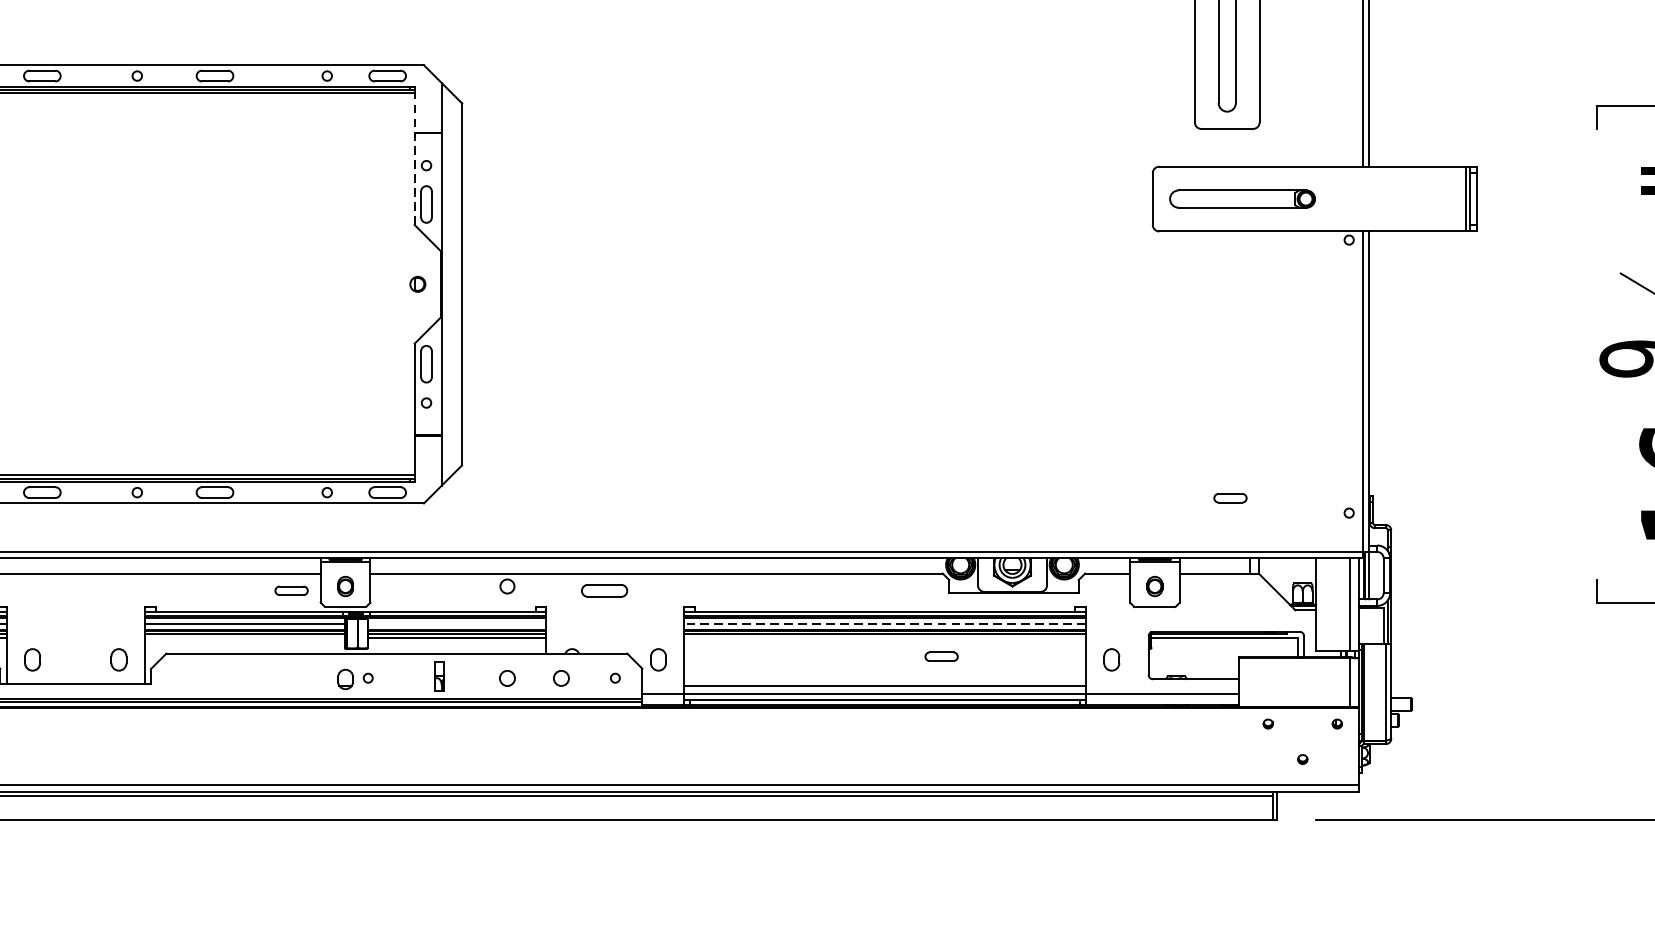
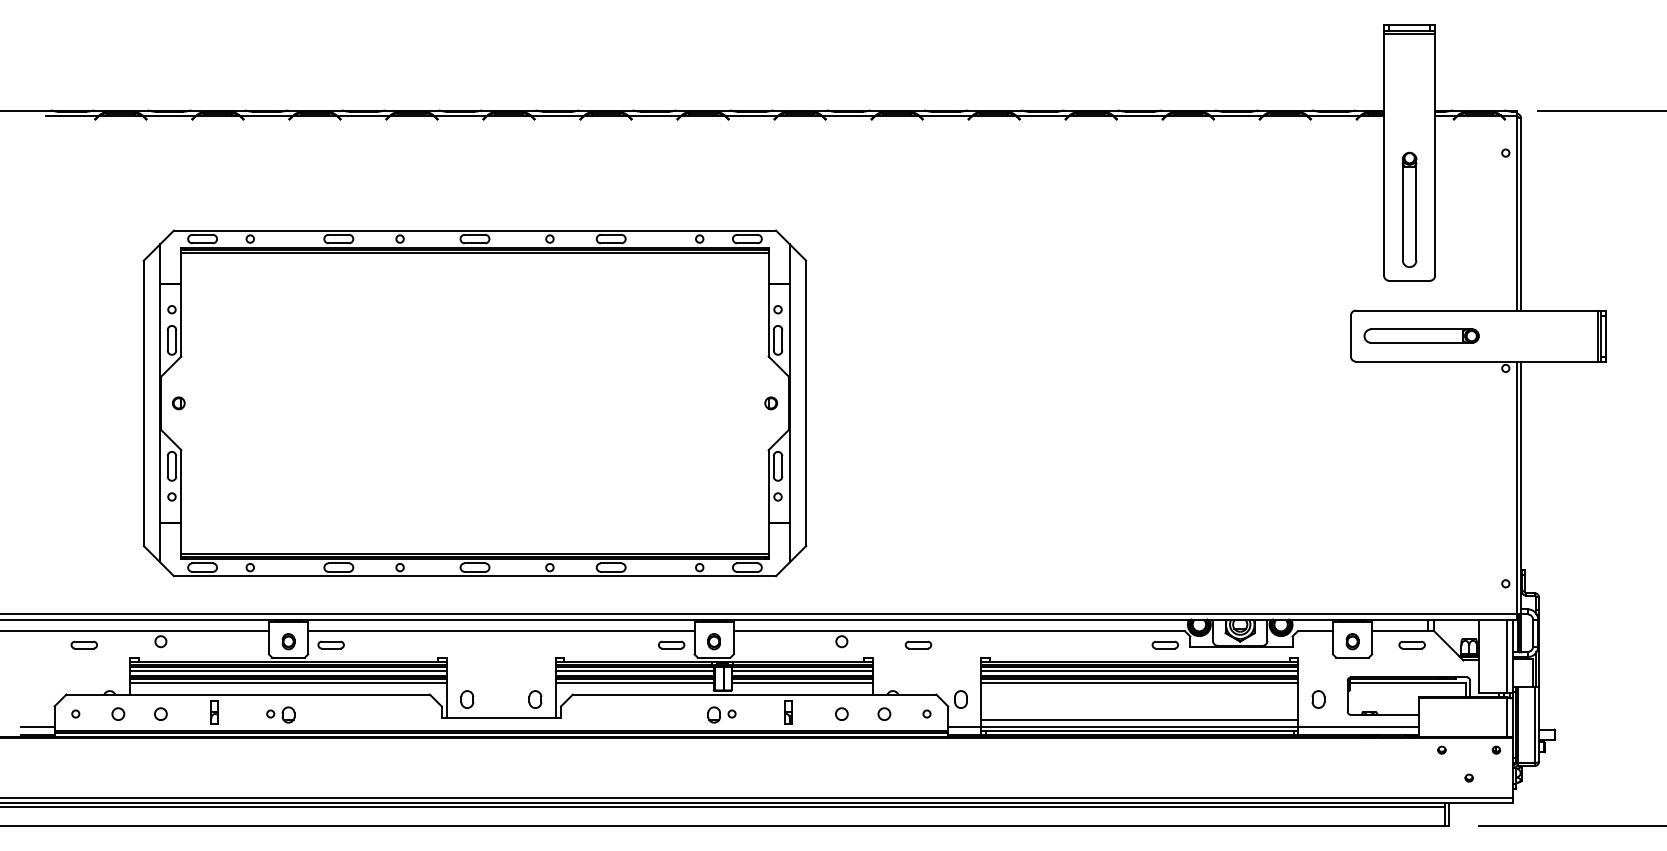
line: (414, 159) -> (768, 304), dashed -> solid
part: (1229, 497) -> (1411, 644), moved
part: (604, 590) -> (918, 644), size x0.71
line: (456, 624) -> (801, 671), added
line: (884, 624) -> (1139, 671), dashed -> solid
line: (244, 638) -> (634, 682), added
line: (884, 638) -> (1139, 682), added
part: (940, 655) -> (1164, 644), moved

